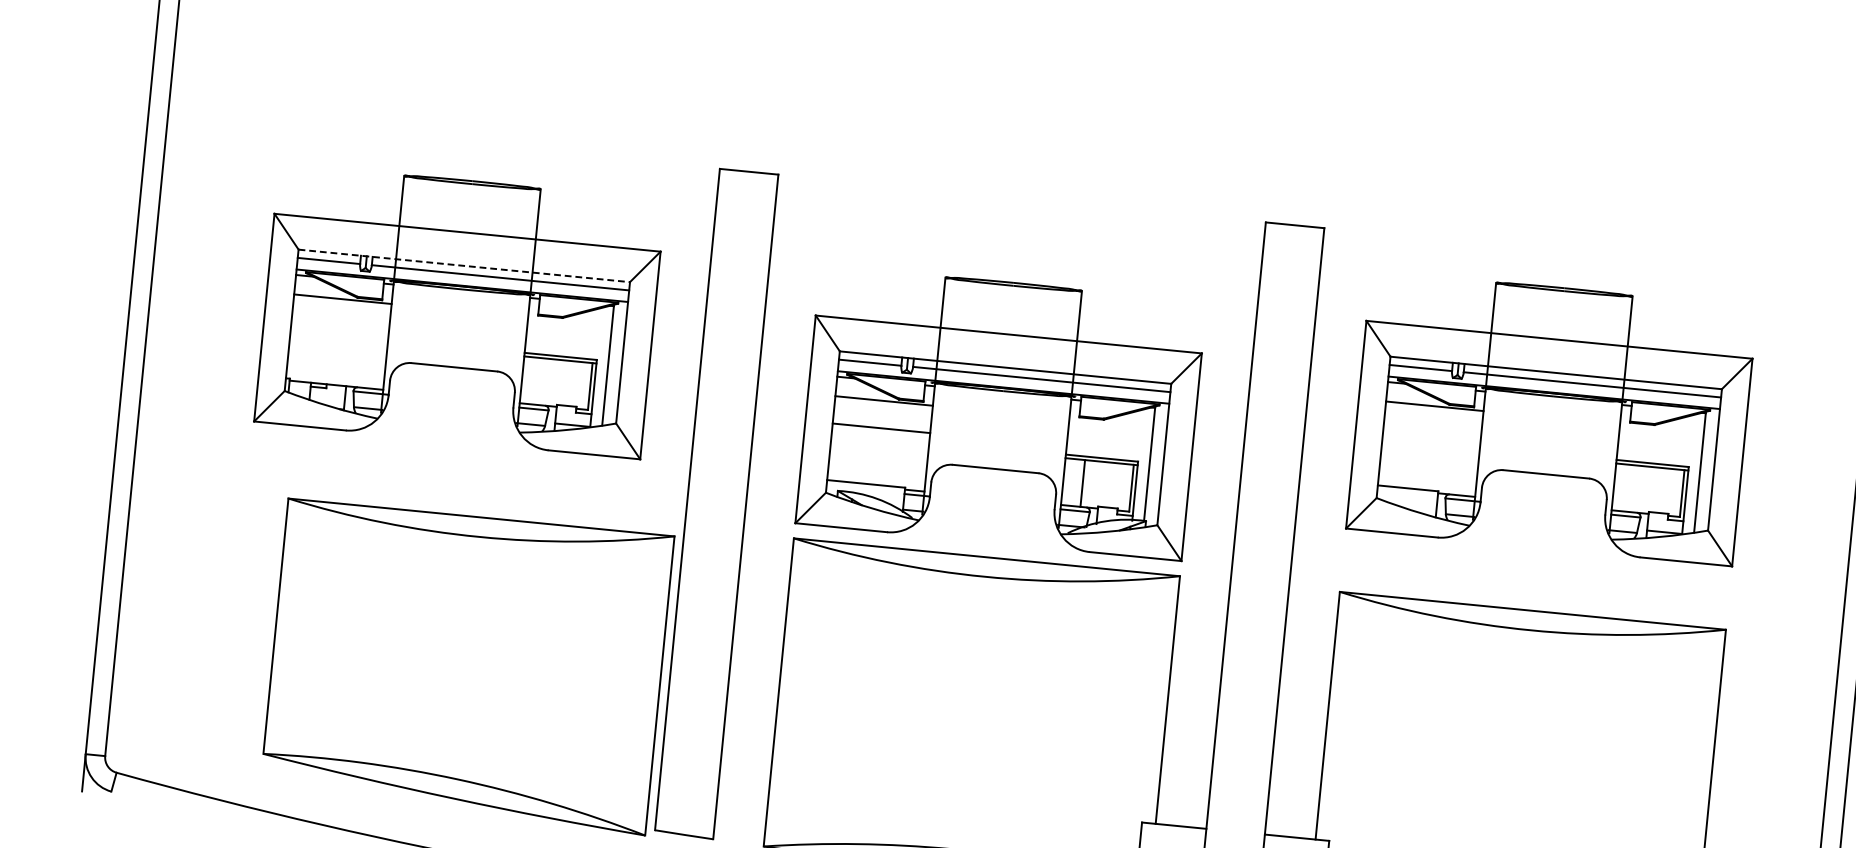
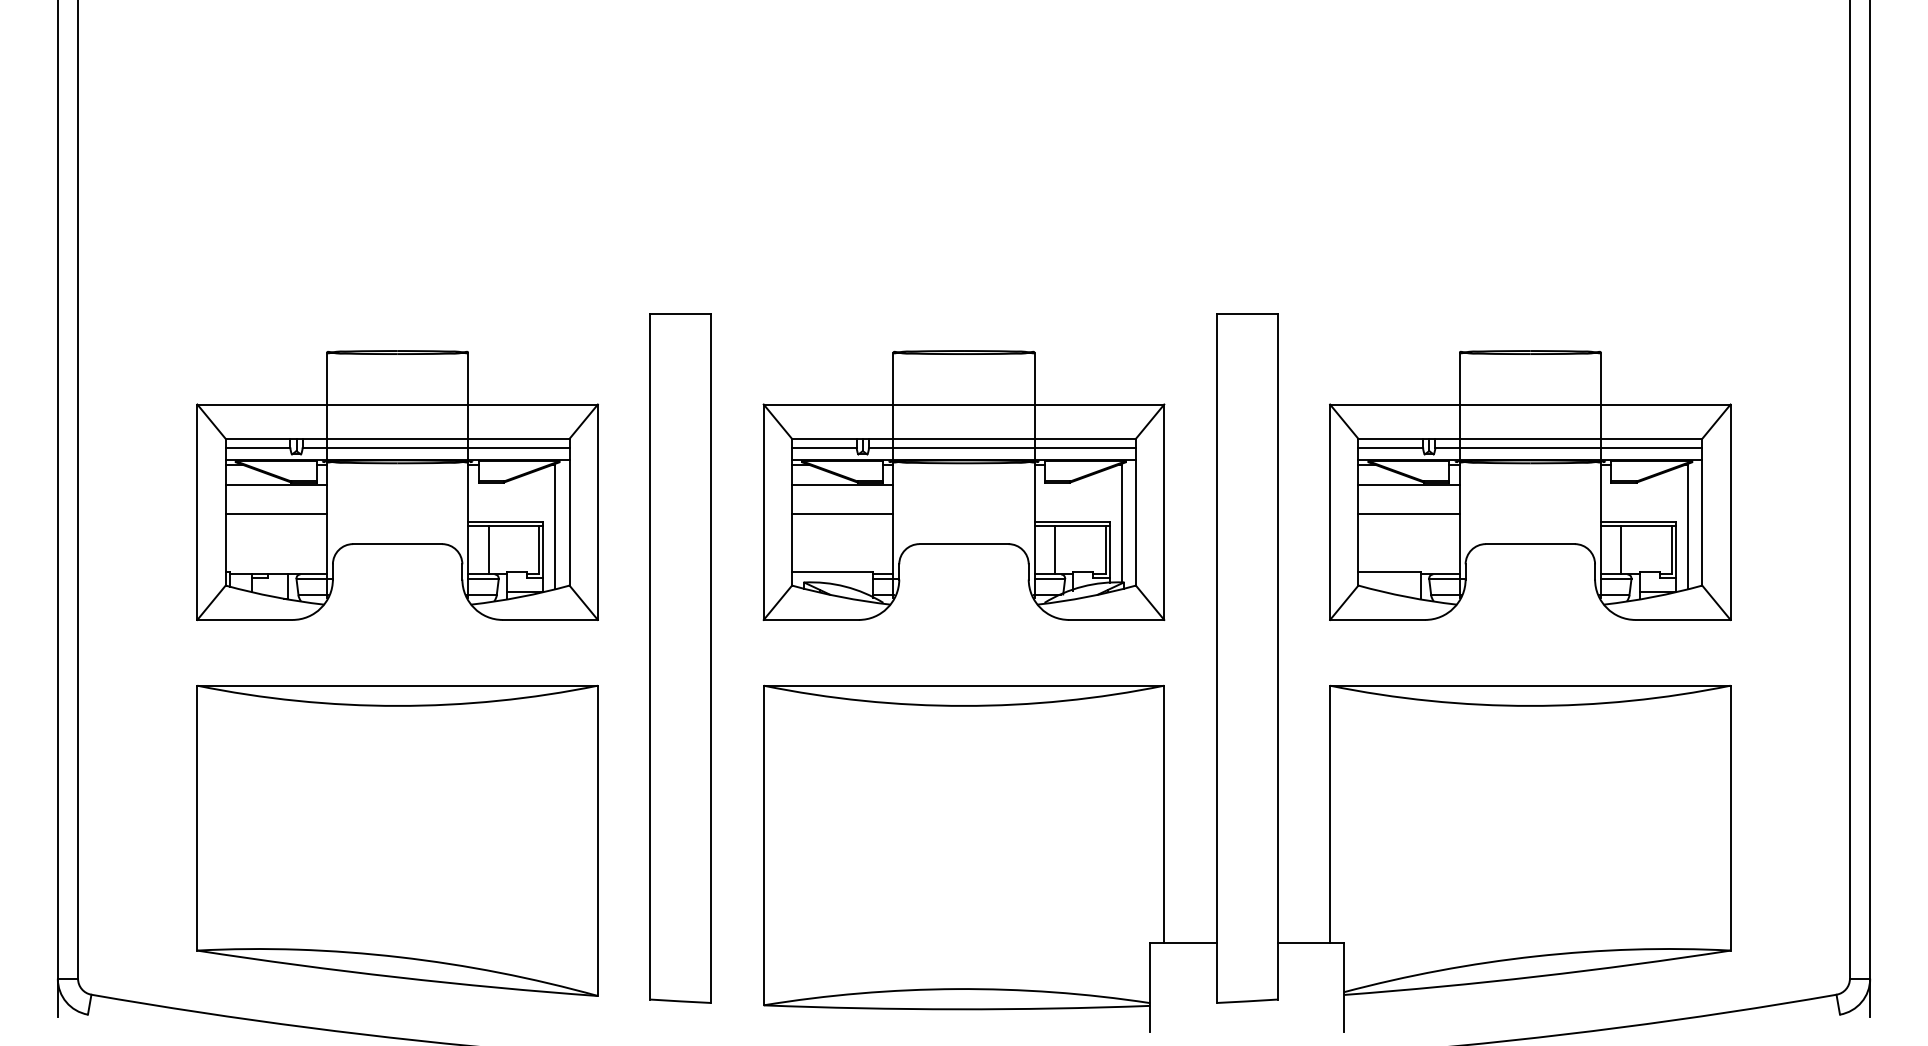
line: (464, 265) -> (397, 438), dashed -> solid
line: (339, 326) -> (275, 513), added
line: (541, 381) -> (488, 549), added
part: (1000, 412) -> (963, 485), moved
line: (1431, 433) -> (1408, 513), added
line: (1633, 488) -> (1621, 549), added
part: (466, 666) -> (397, 840), moved

